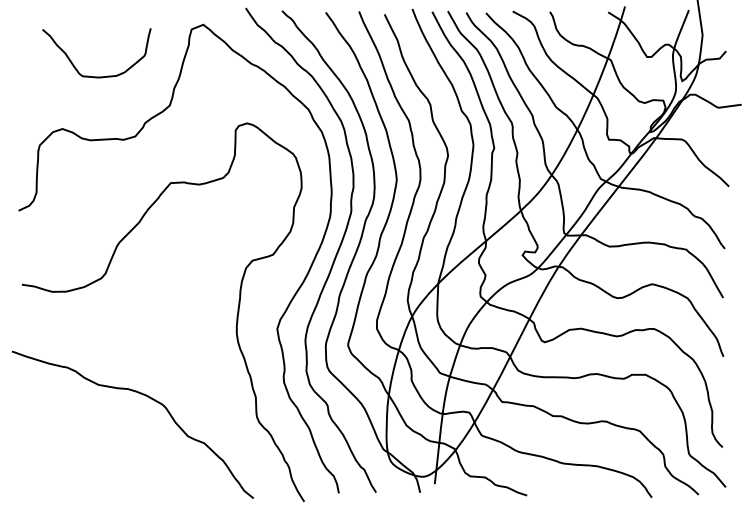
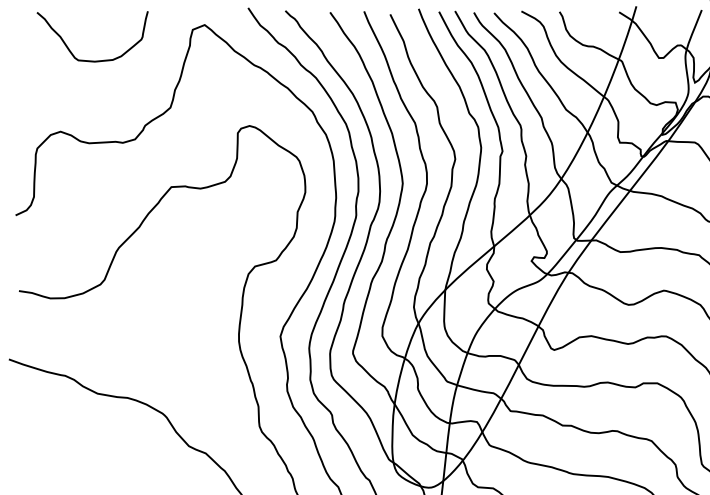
curve: (96, 76) -> (92, 60), moved

